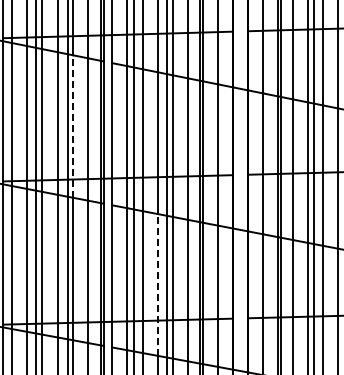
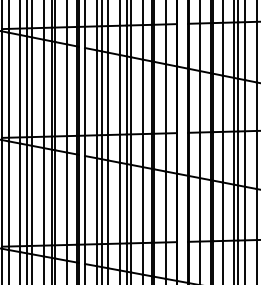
line: (73, 126) -> (55, 96), dashed -> solid
line: (157, 284) -> (119, 216), dashed -> solid

